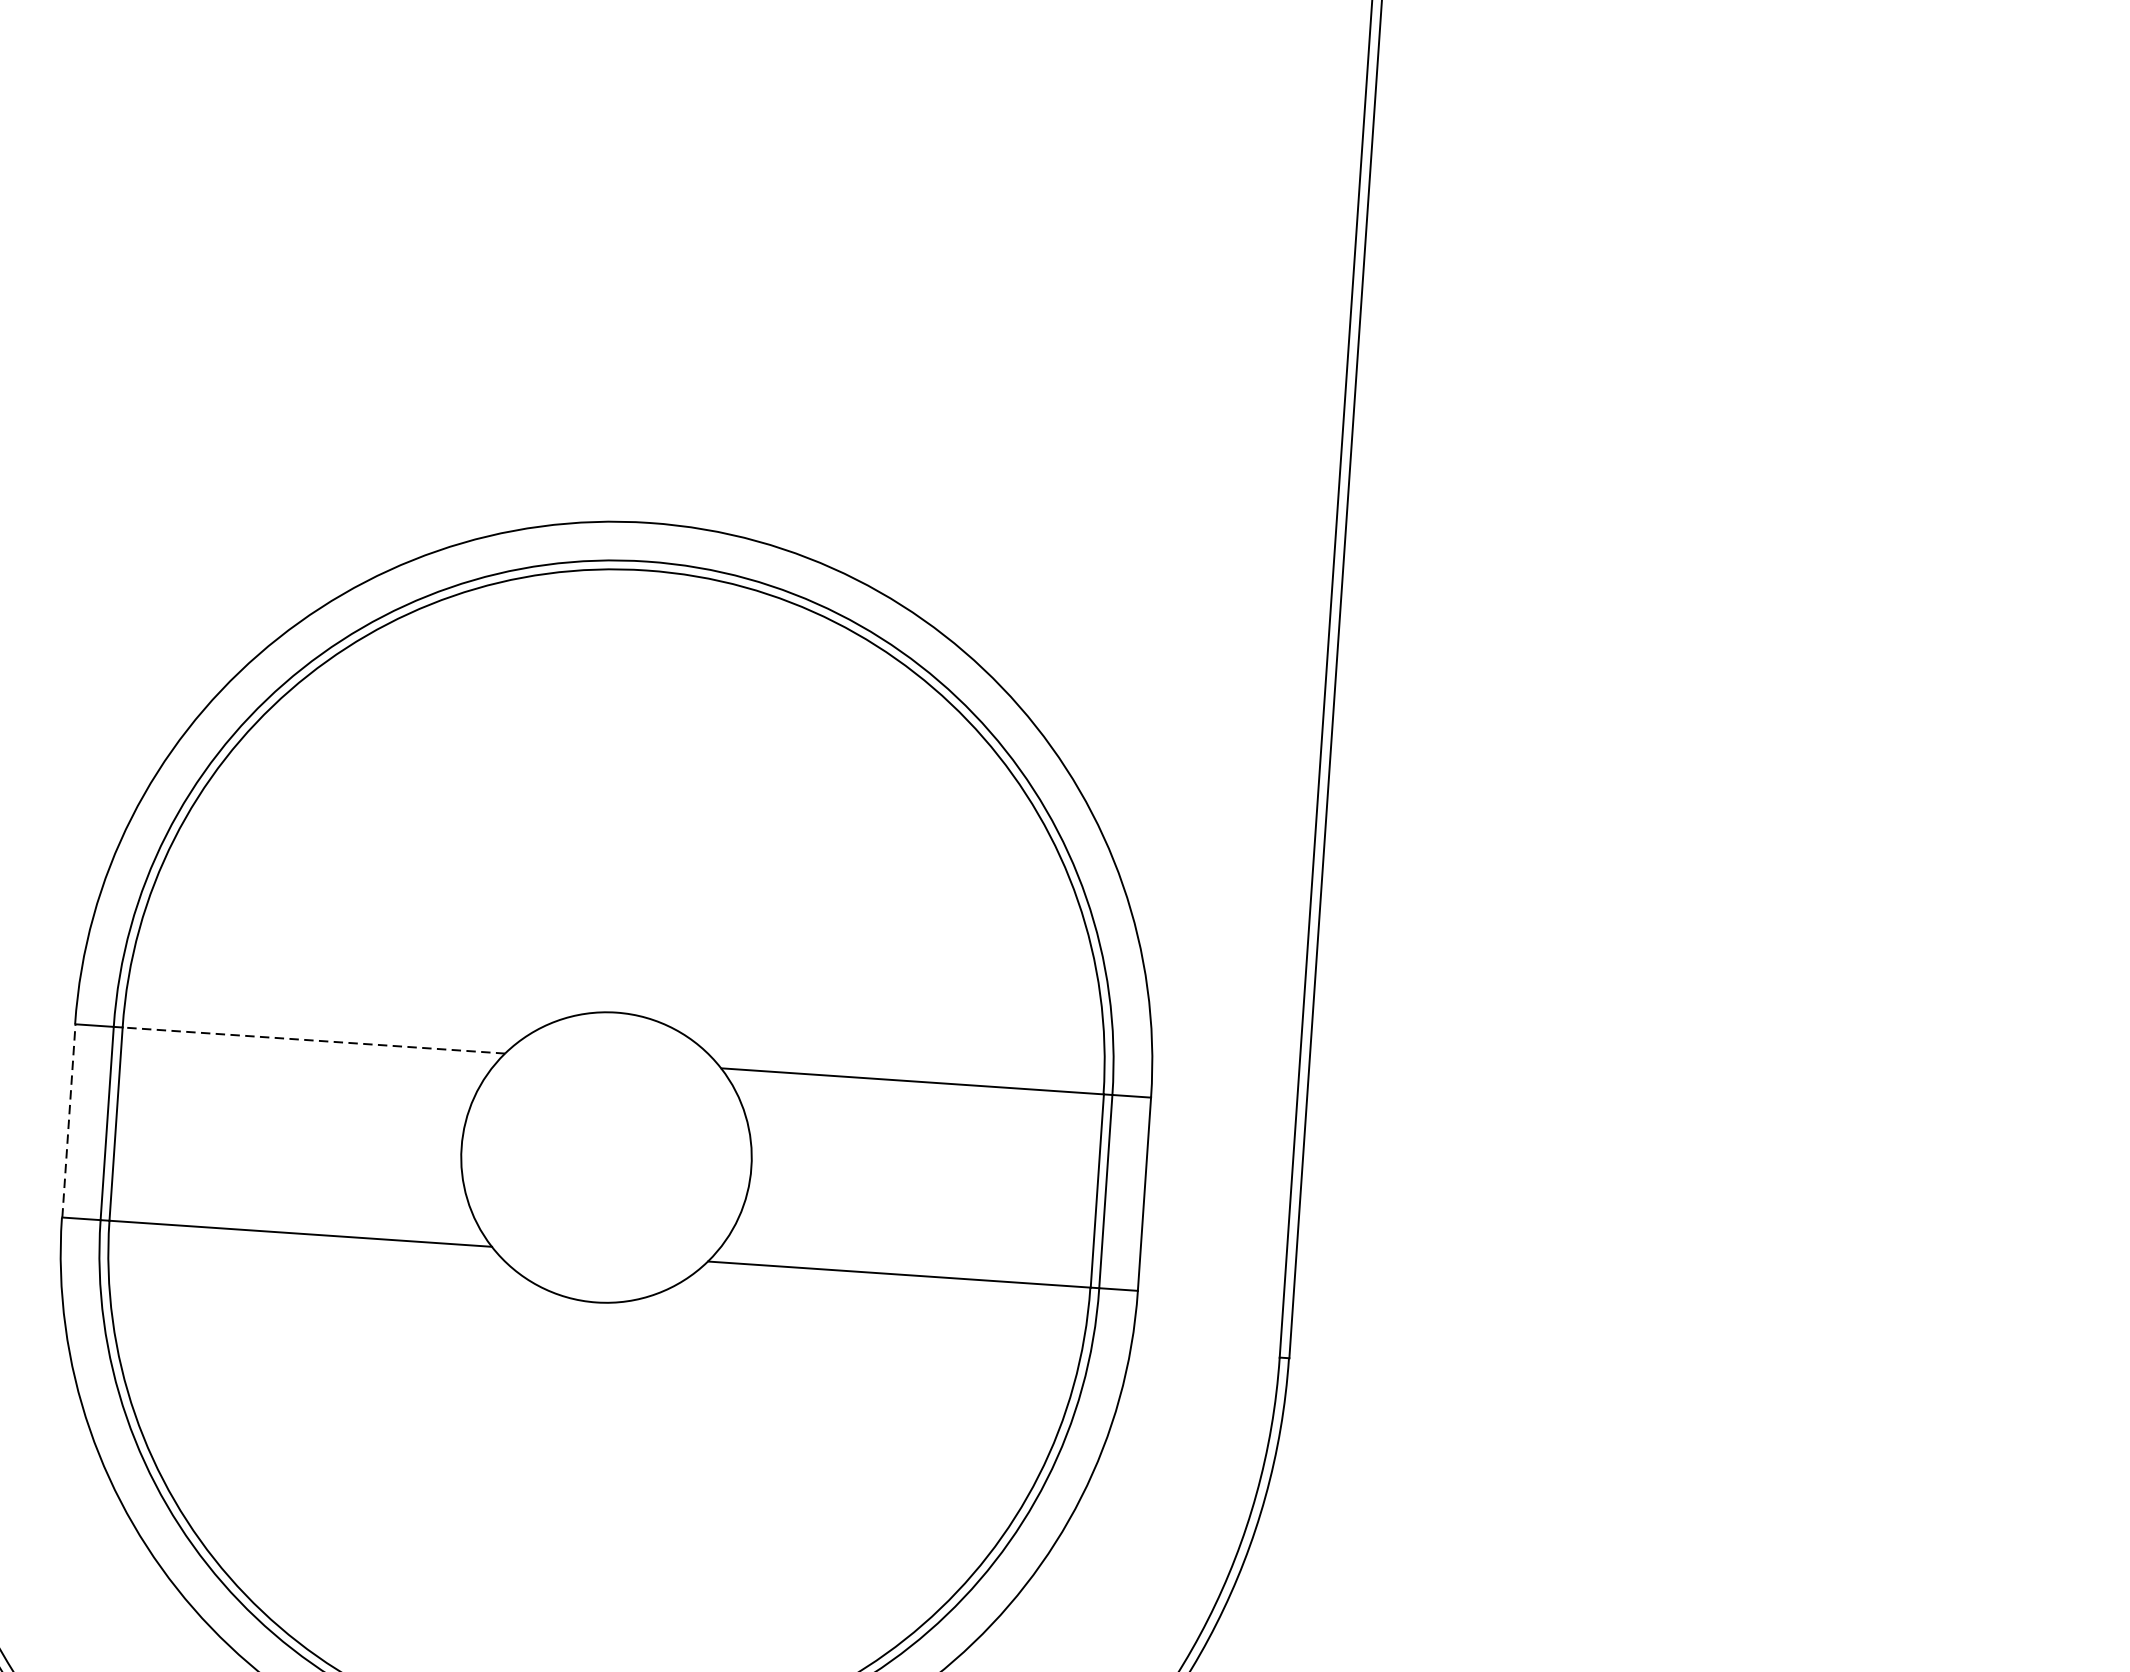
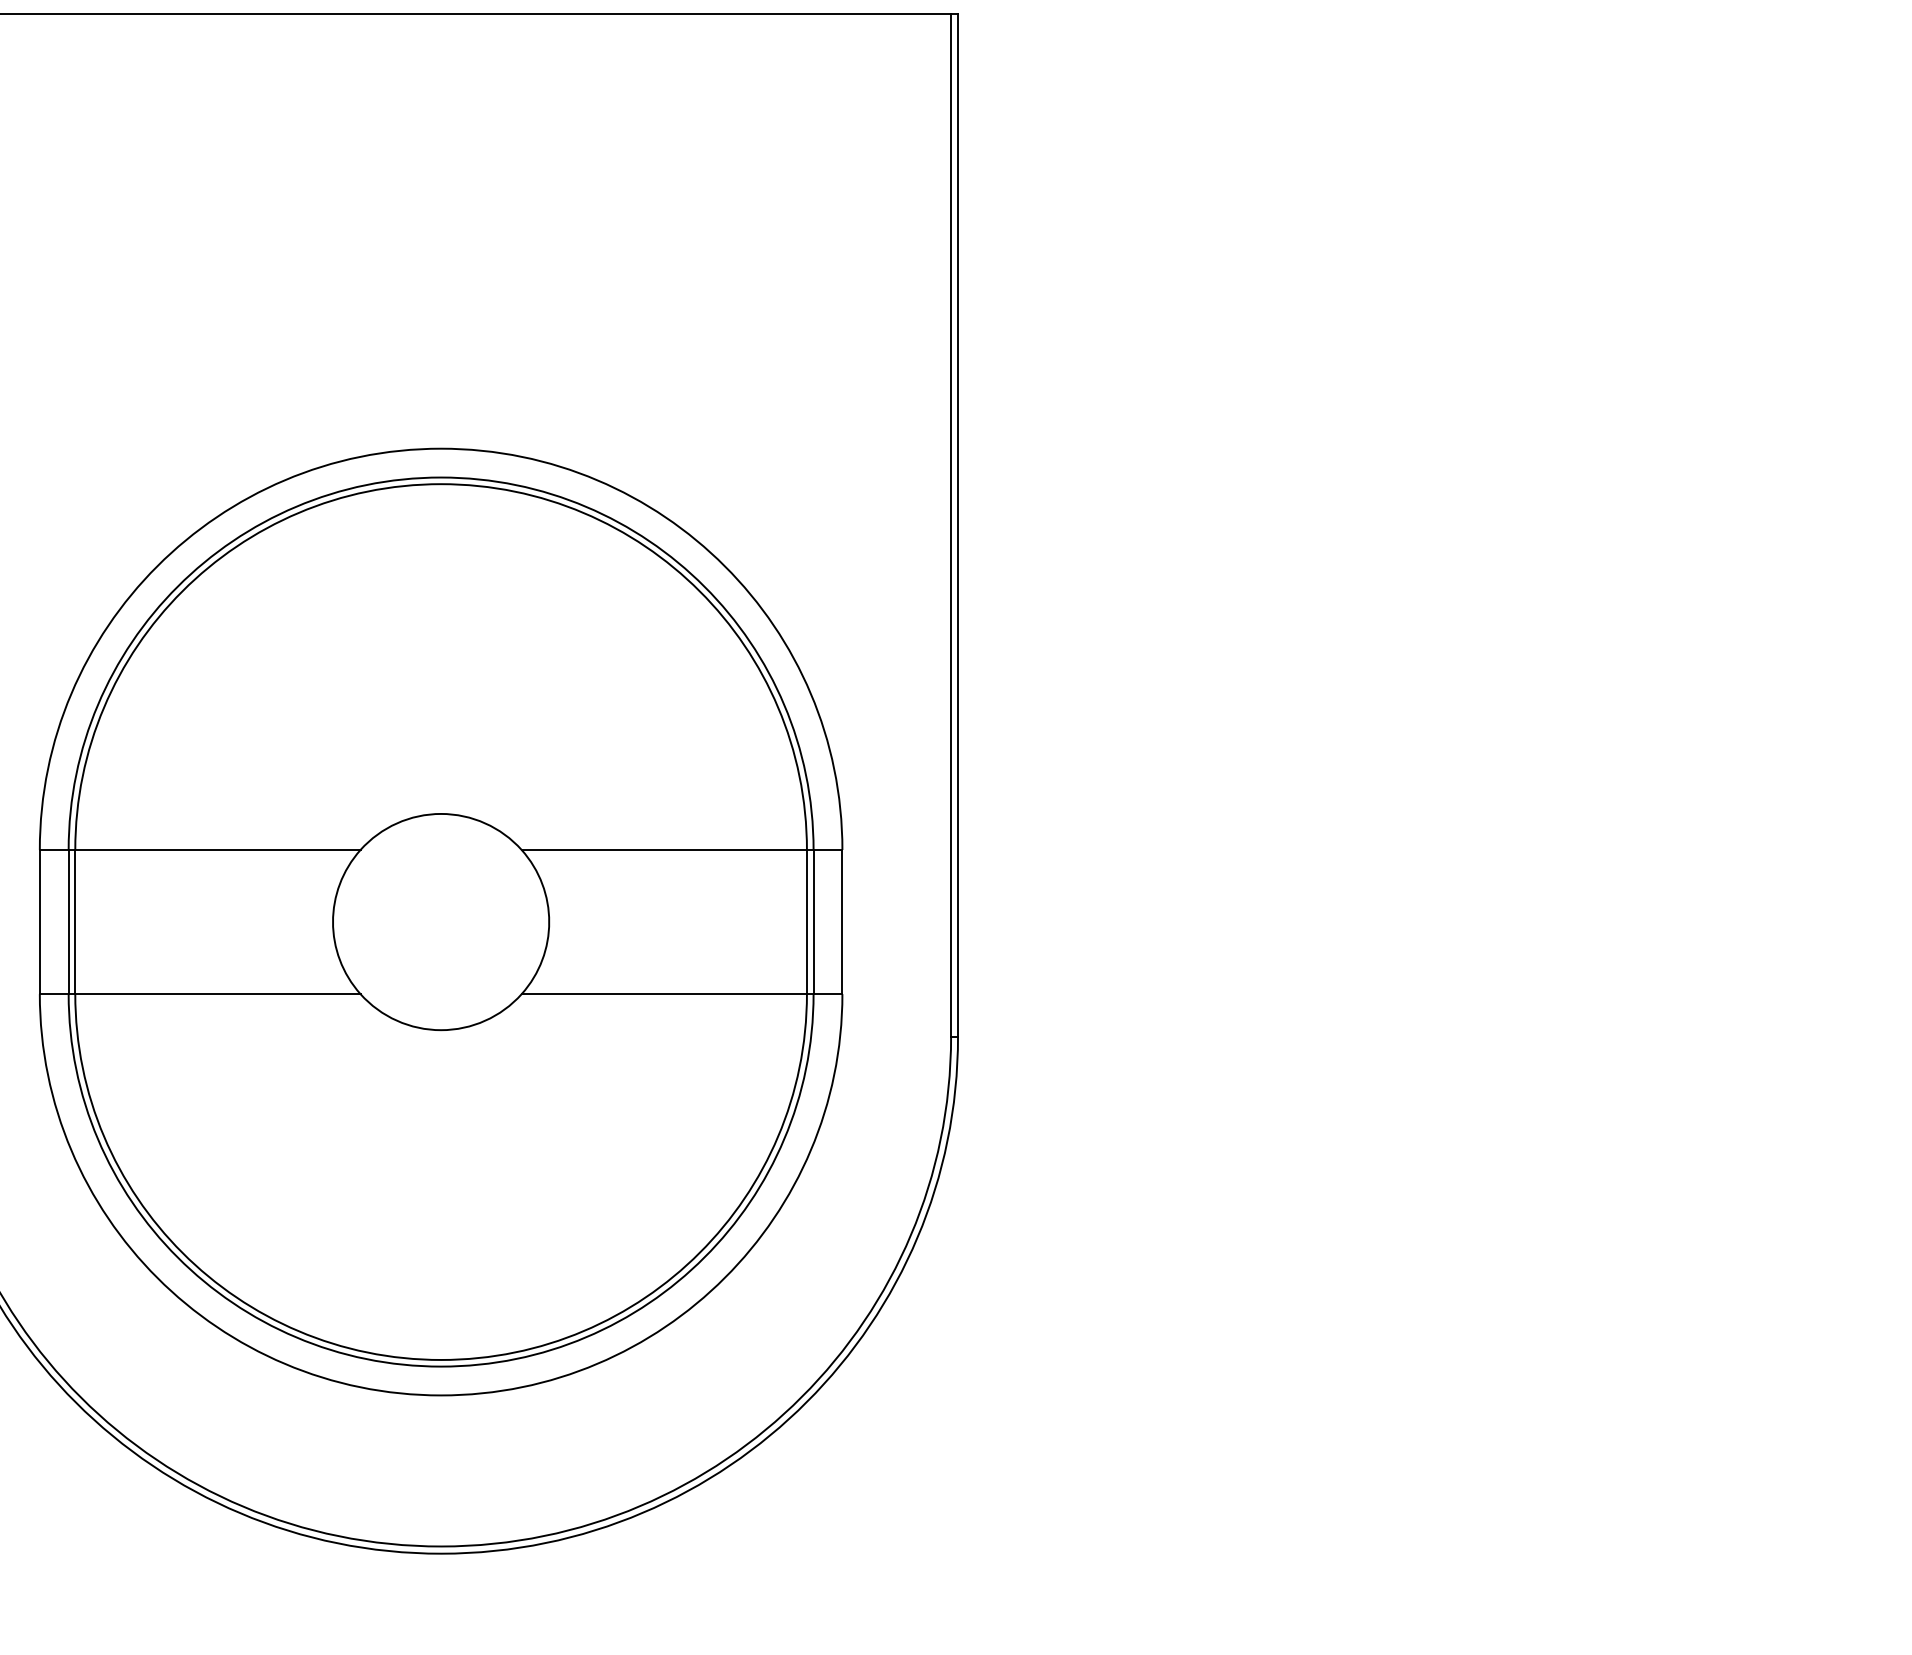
line: (314, 1041) -> (218, 850), dashed -> solid
line: (69, 1120) -> (40, 921), dashed -> solid

